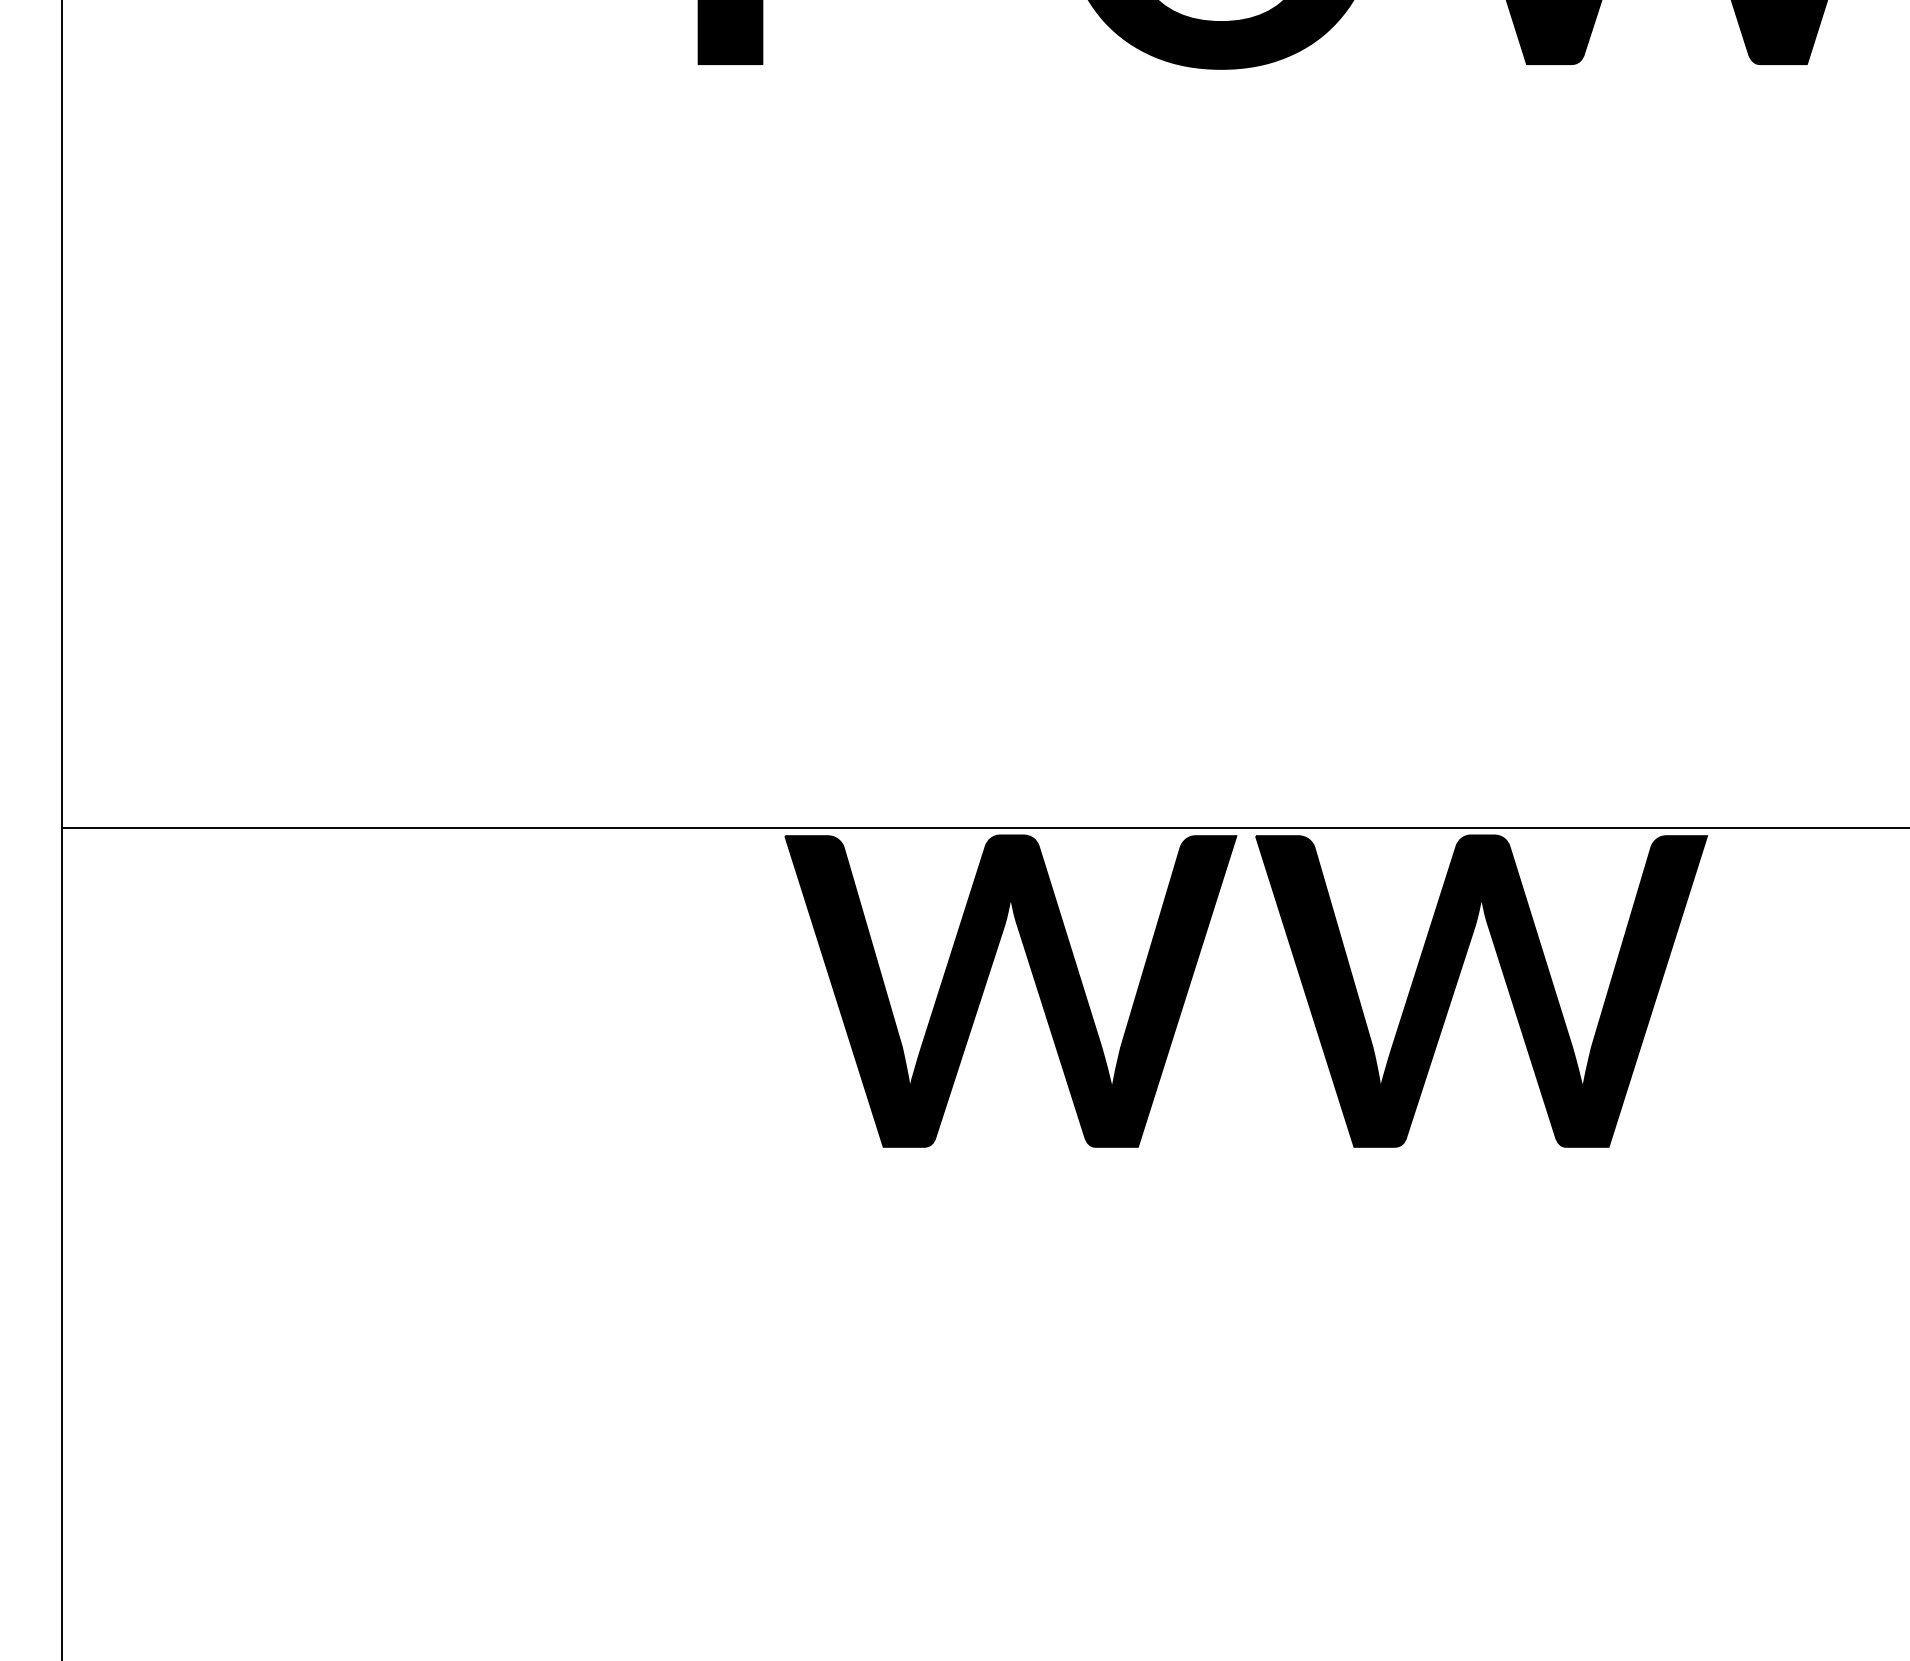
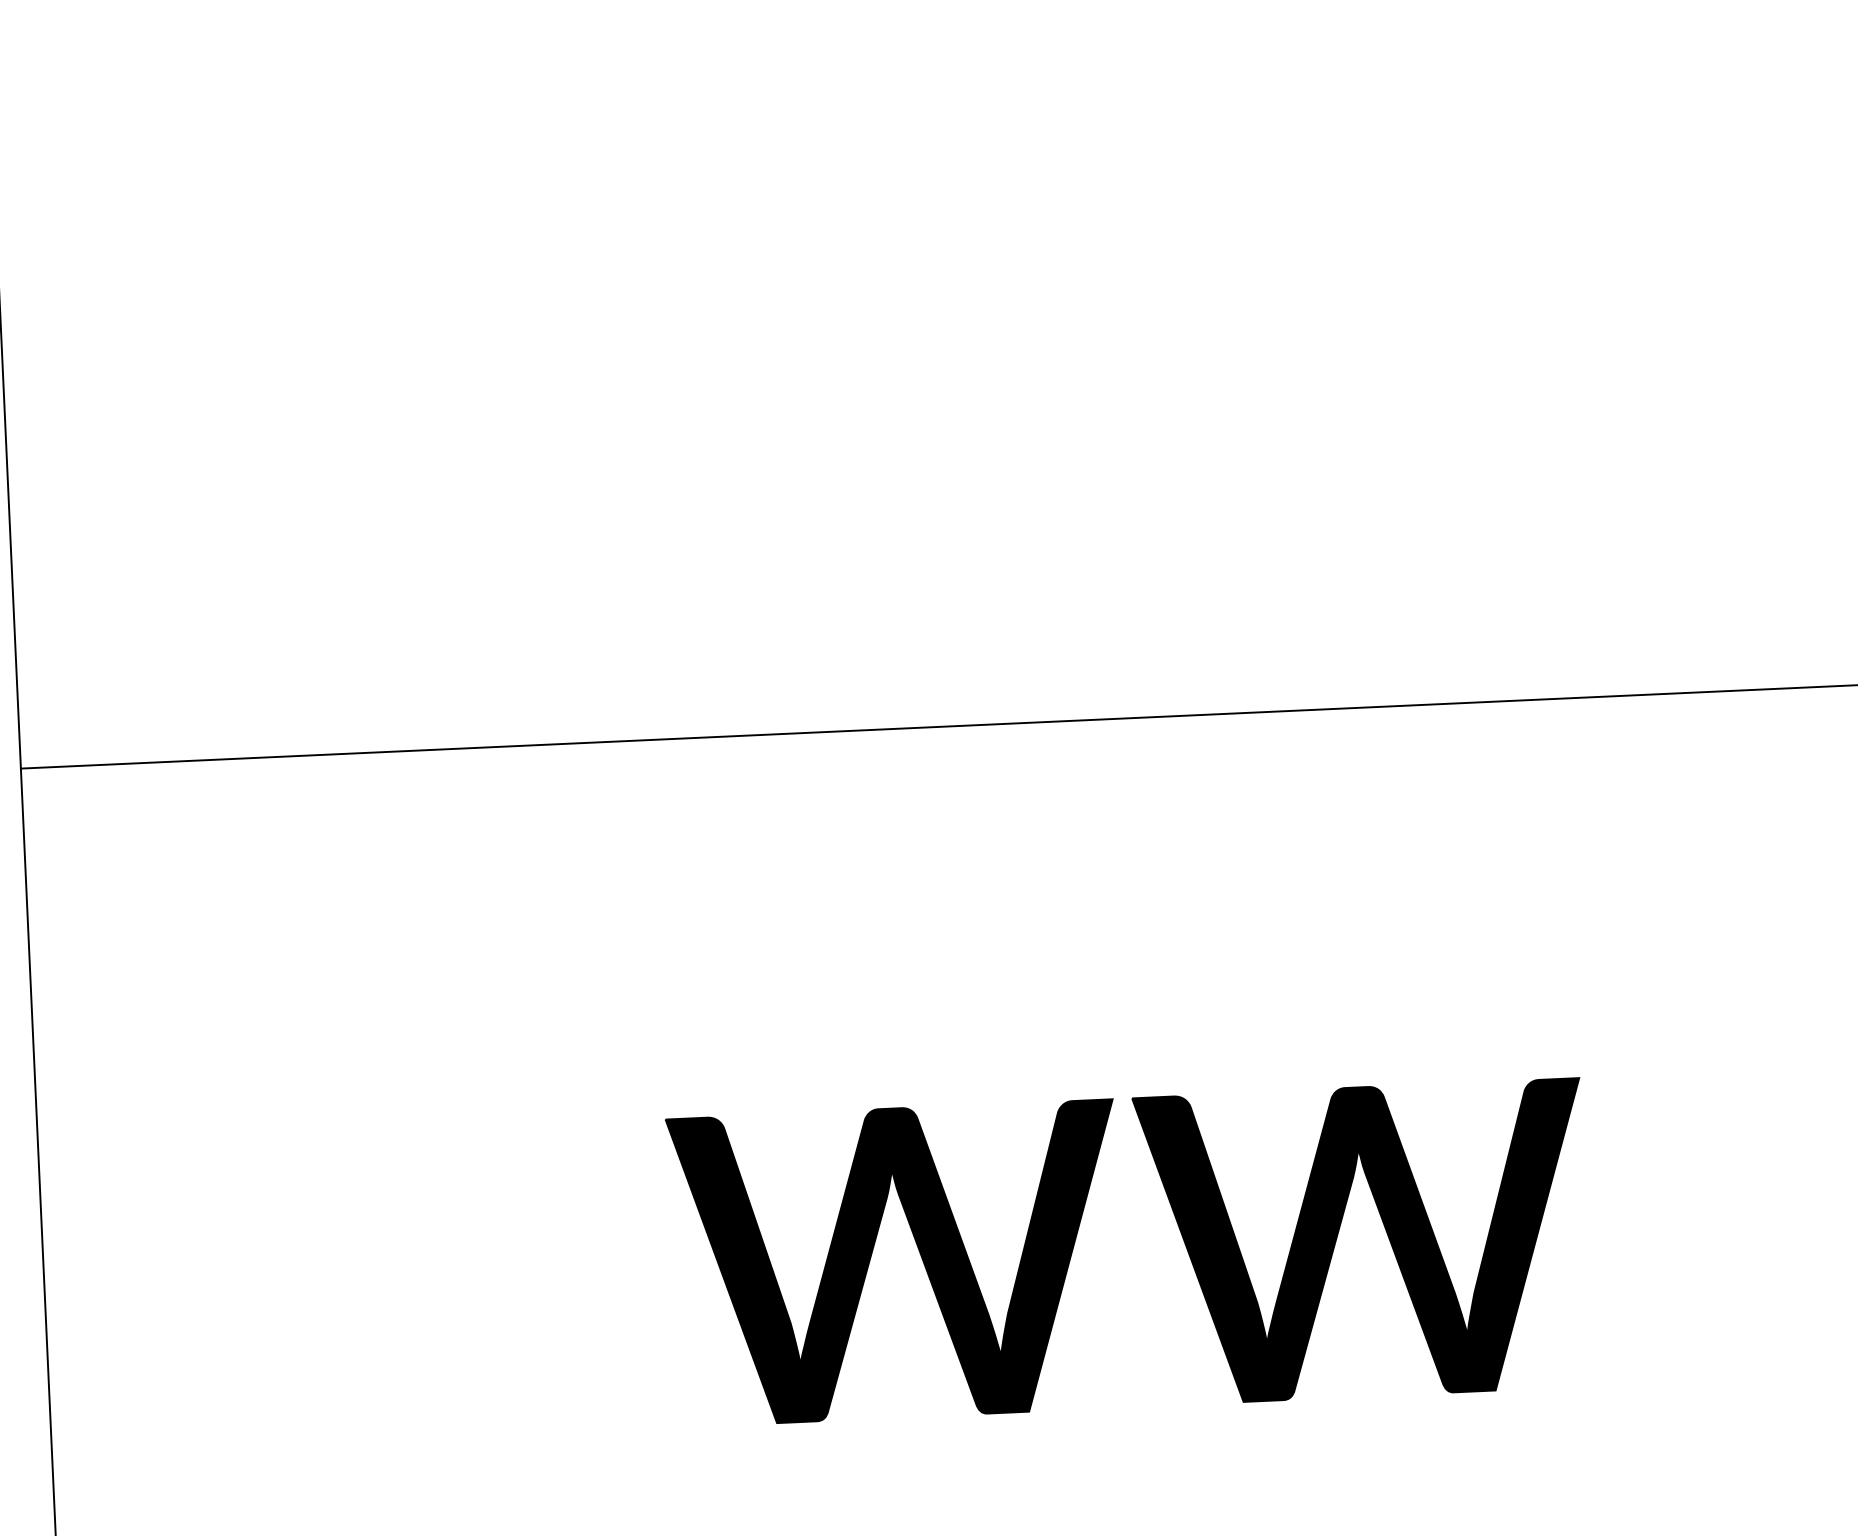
part: (1298, 974) -> (1180, 1233), moved

